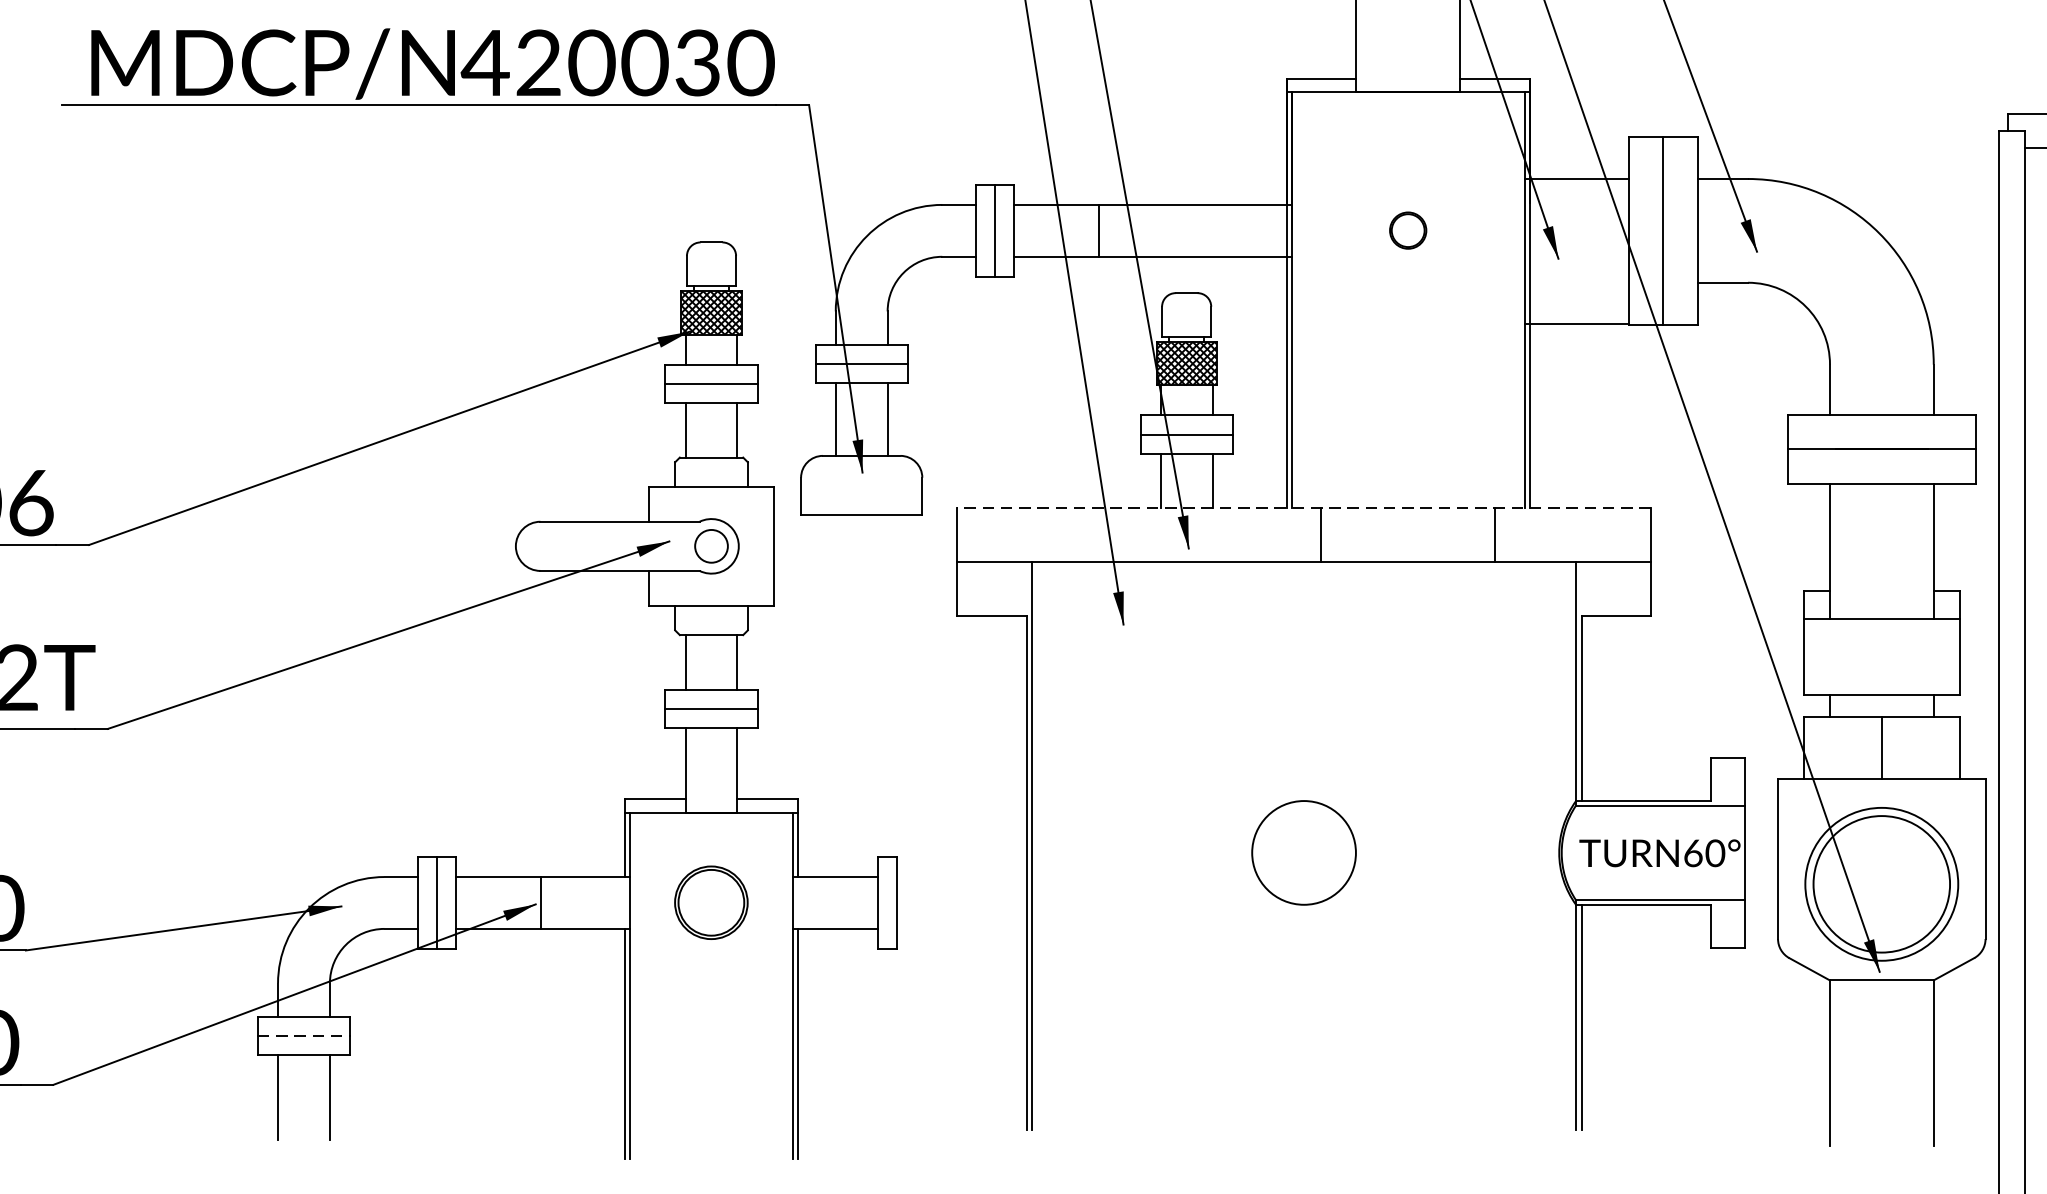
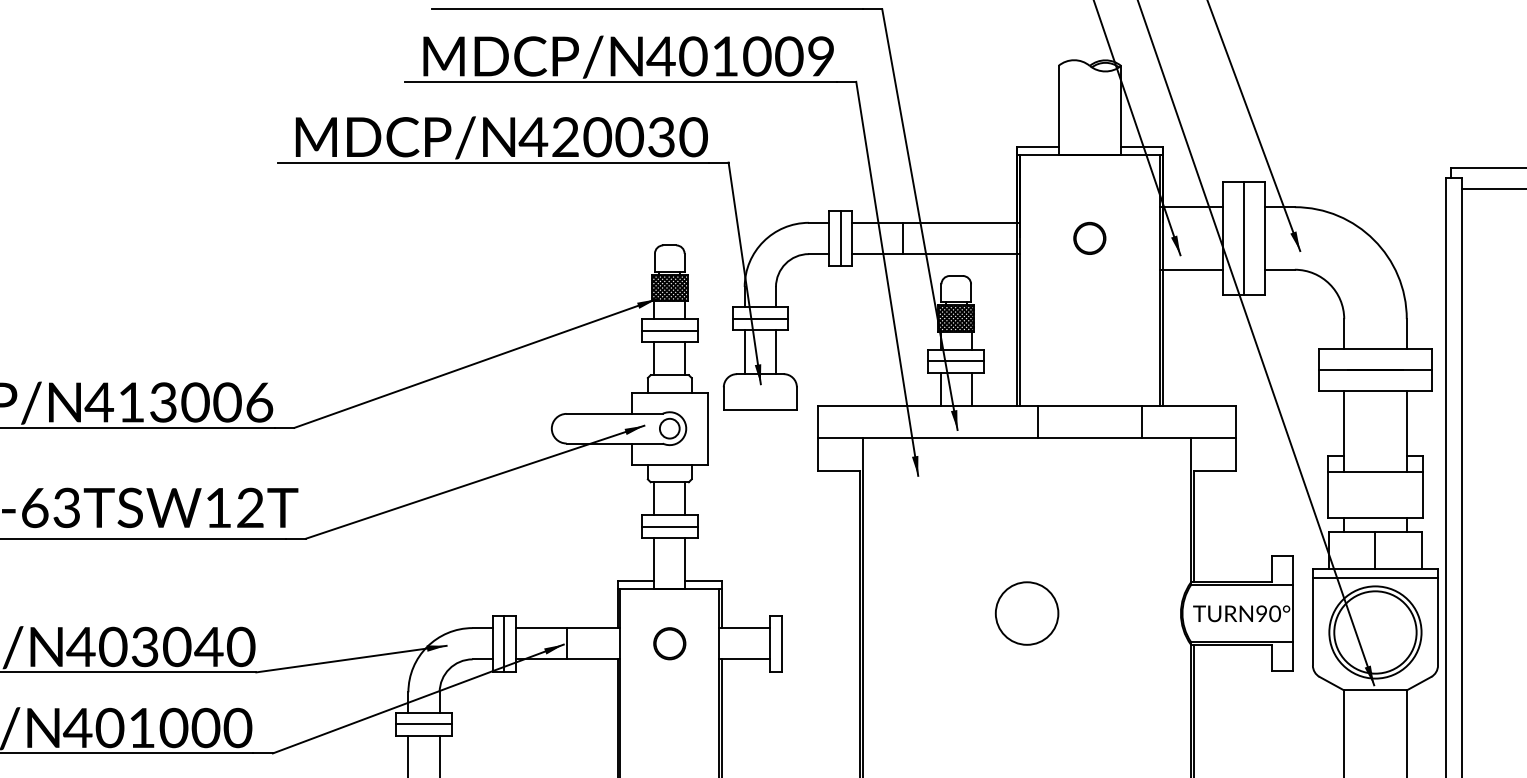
part: (1407, 229) -> (1089, 237), size x1.43
line: (1576, 323) -> (1191, 269), moved
line: (1303, 507) -> (1026, 405), dashed -> solid
line: (1881, 793) -> (1375, 577), added
text: (1692, 852) -> (1261, 613), TURN60° -> TURN90°
part: (711, 902) -> (669, 643), size x0.71
line: (304, 1036) -> (424, 724), dashed -> solid

